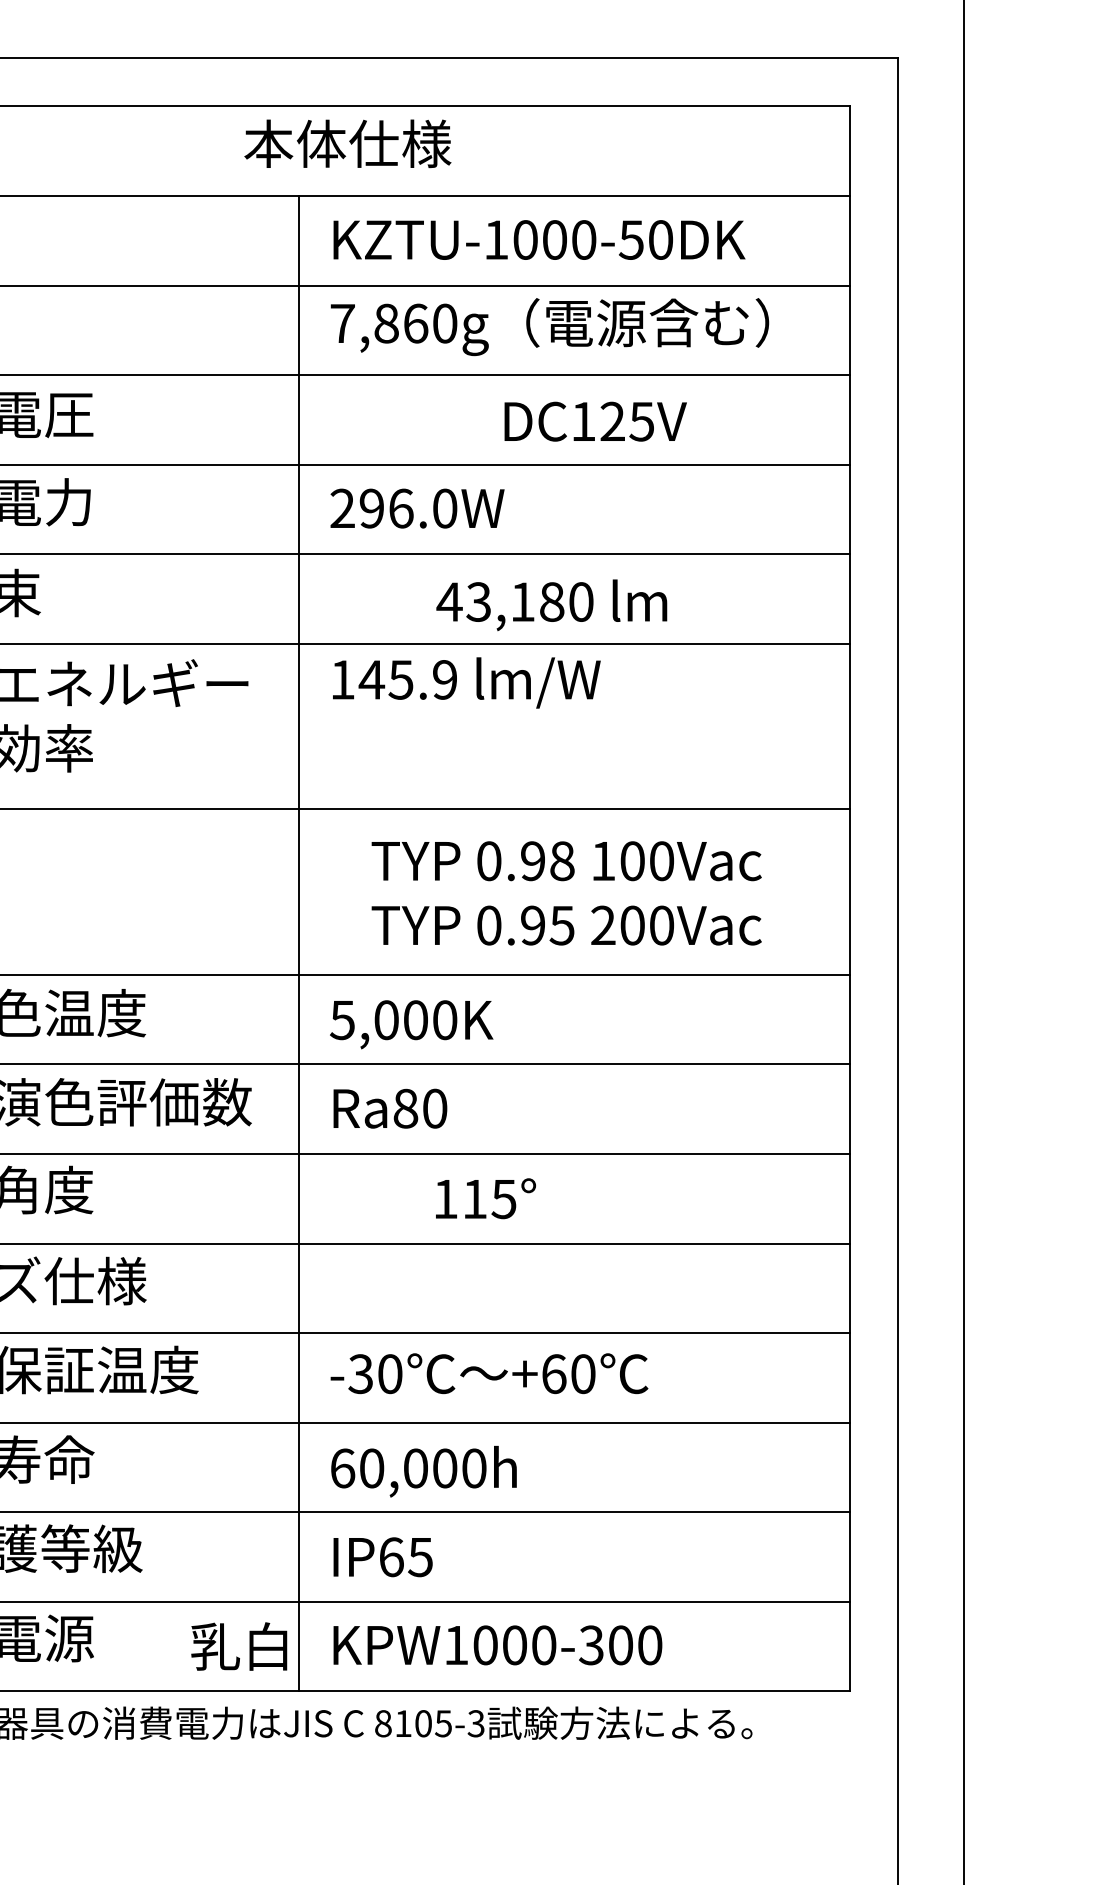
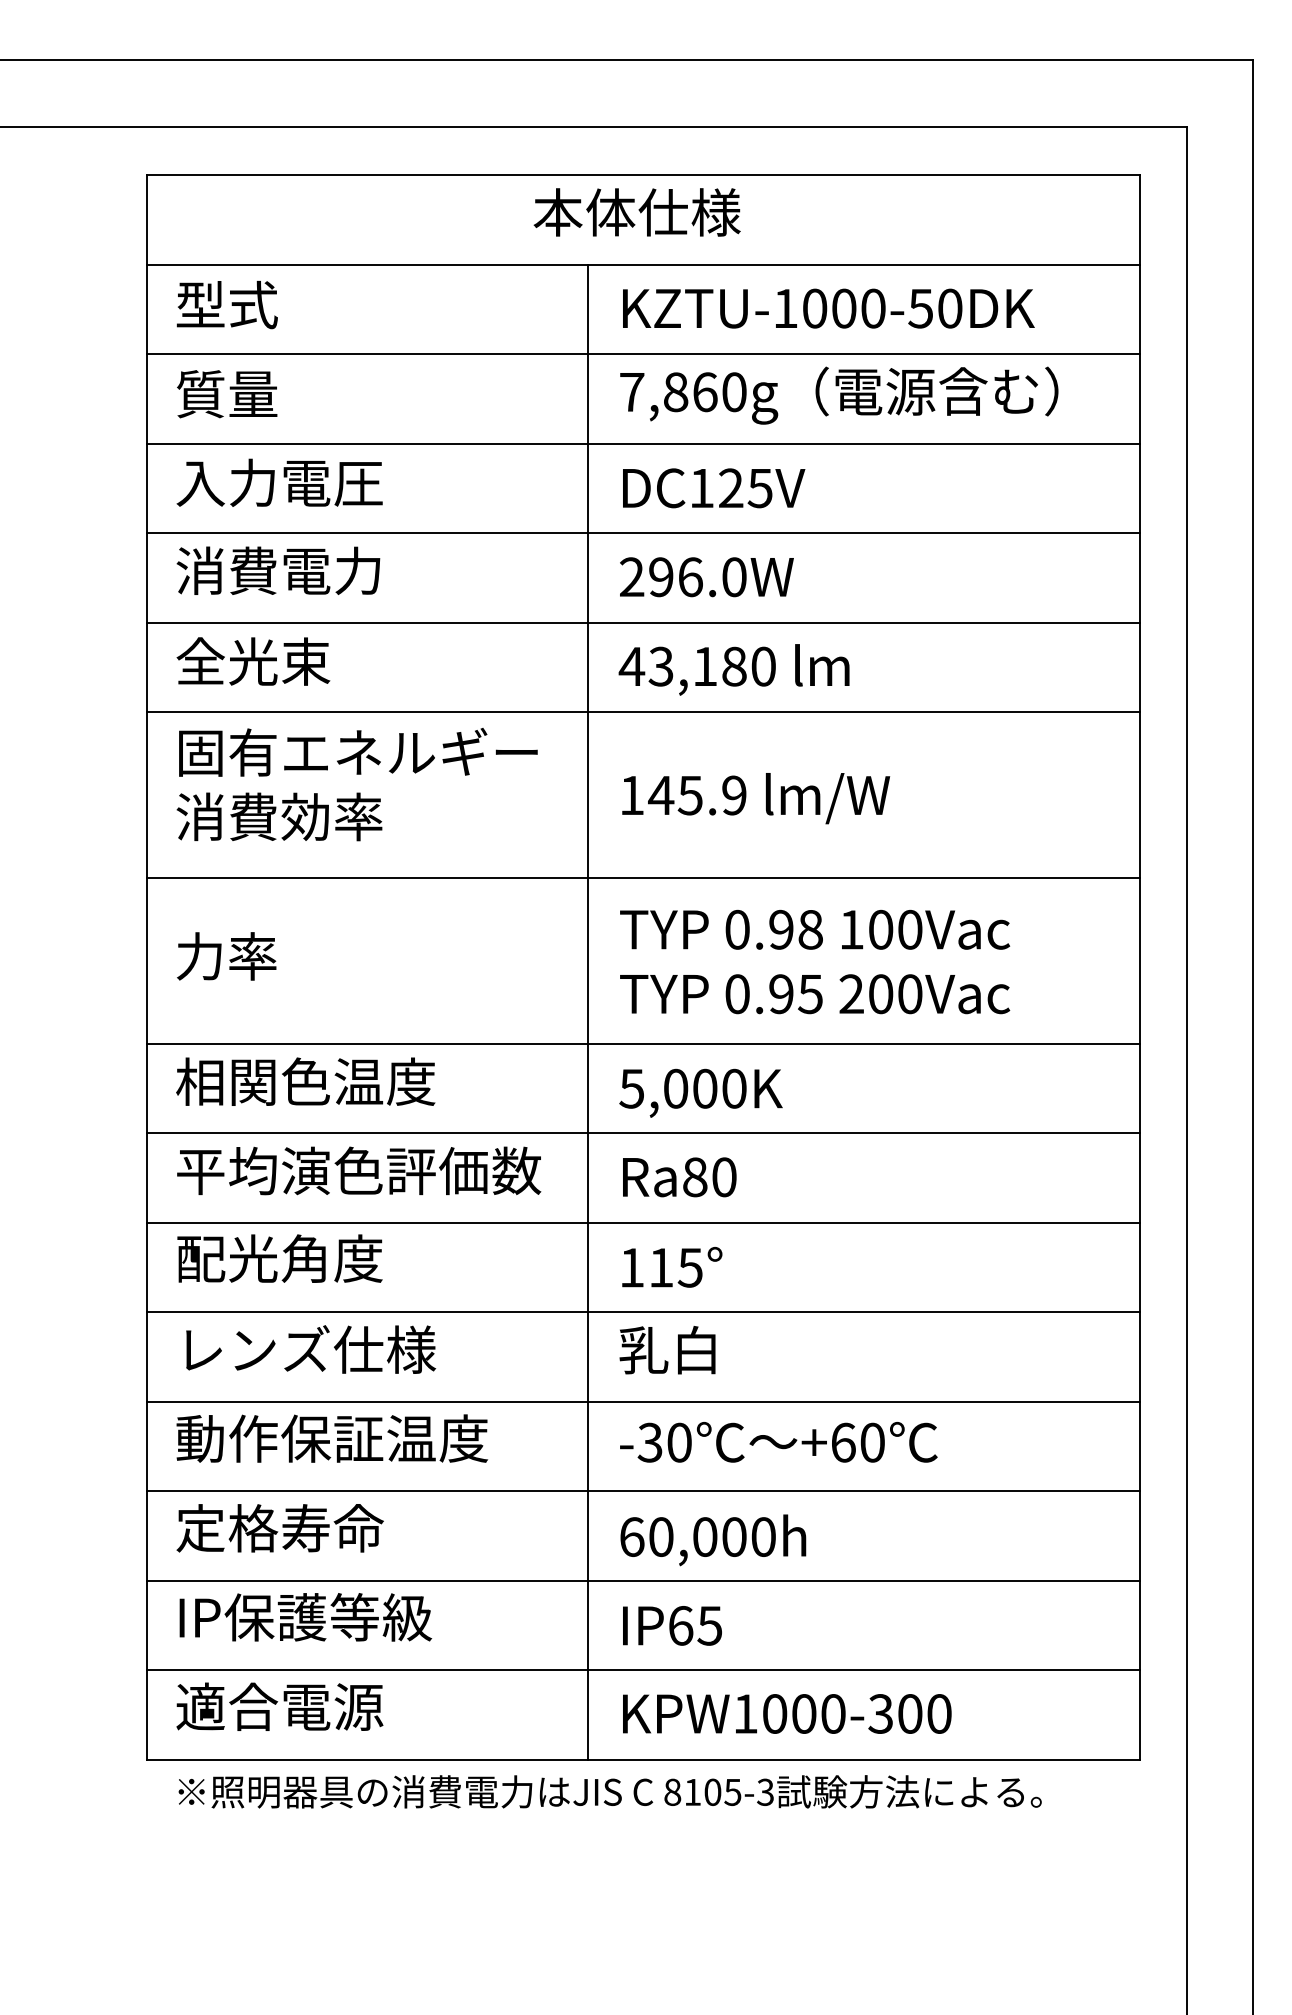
text: (596, 421) -> (714, 488), moved
text: (551, 604) -> (733, 669), moved
text: (467, 682) -> (756, 798), moved
text: (567, 892) -> (815, 961), moved
text: (486, 1198) -> (672, 1267), moved
text: (239, 1646) -> (667, 1350), moved

